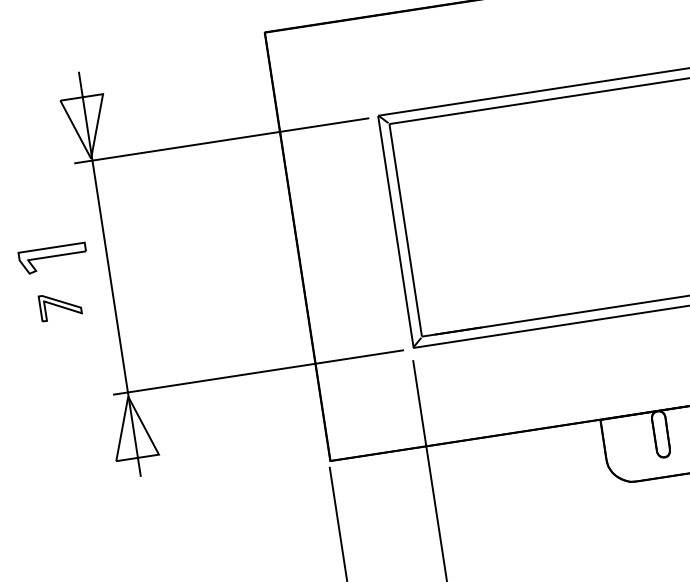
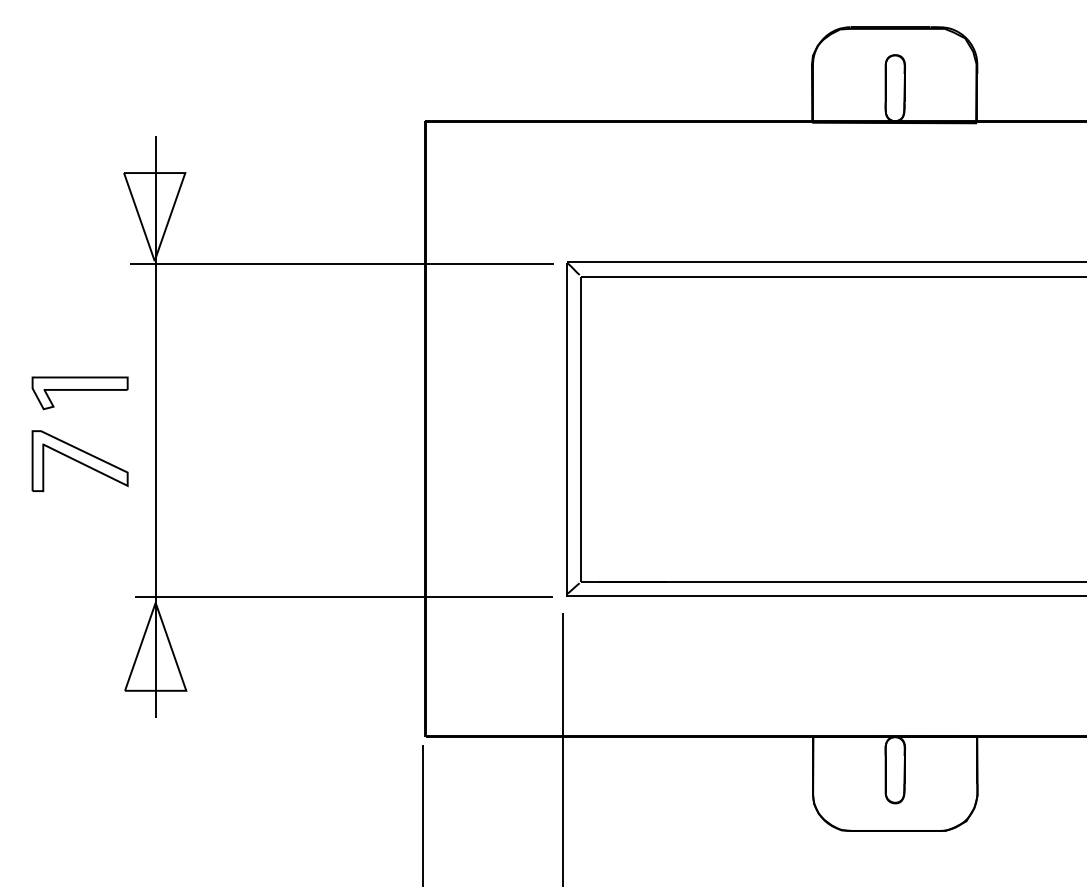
part: (60, 305) -> (79, 460), size x1.67

